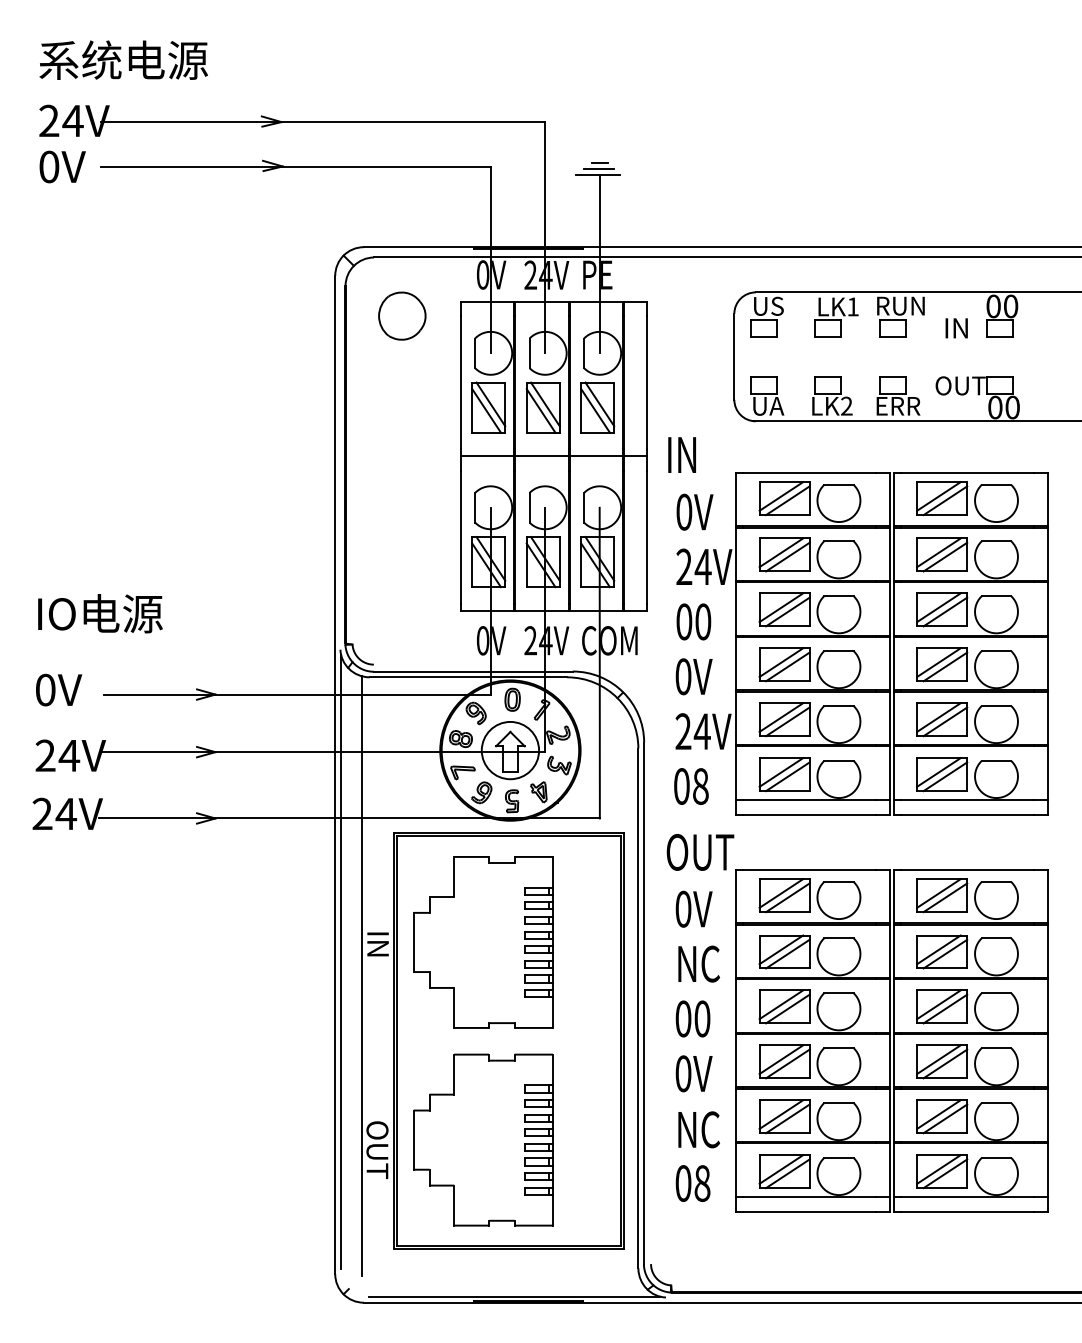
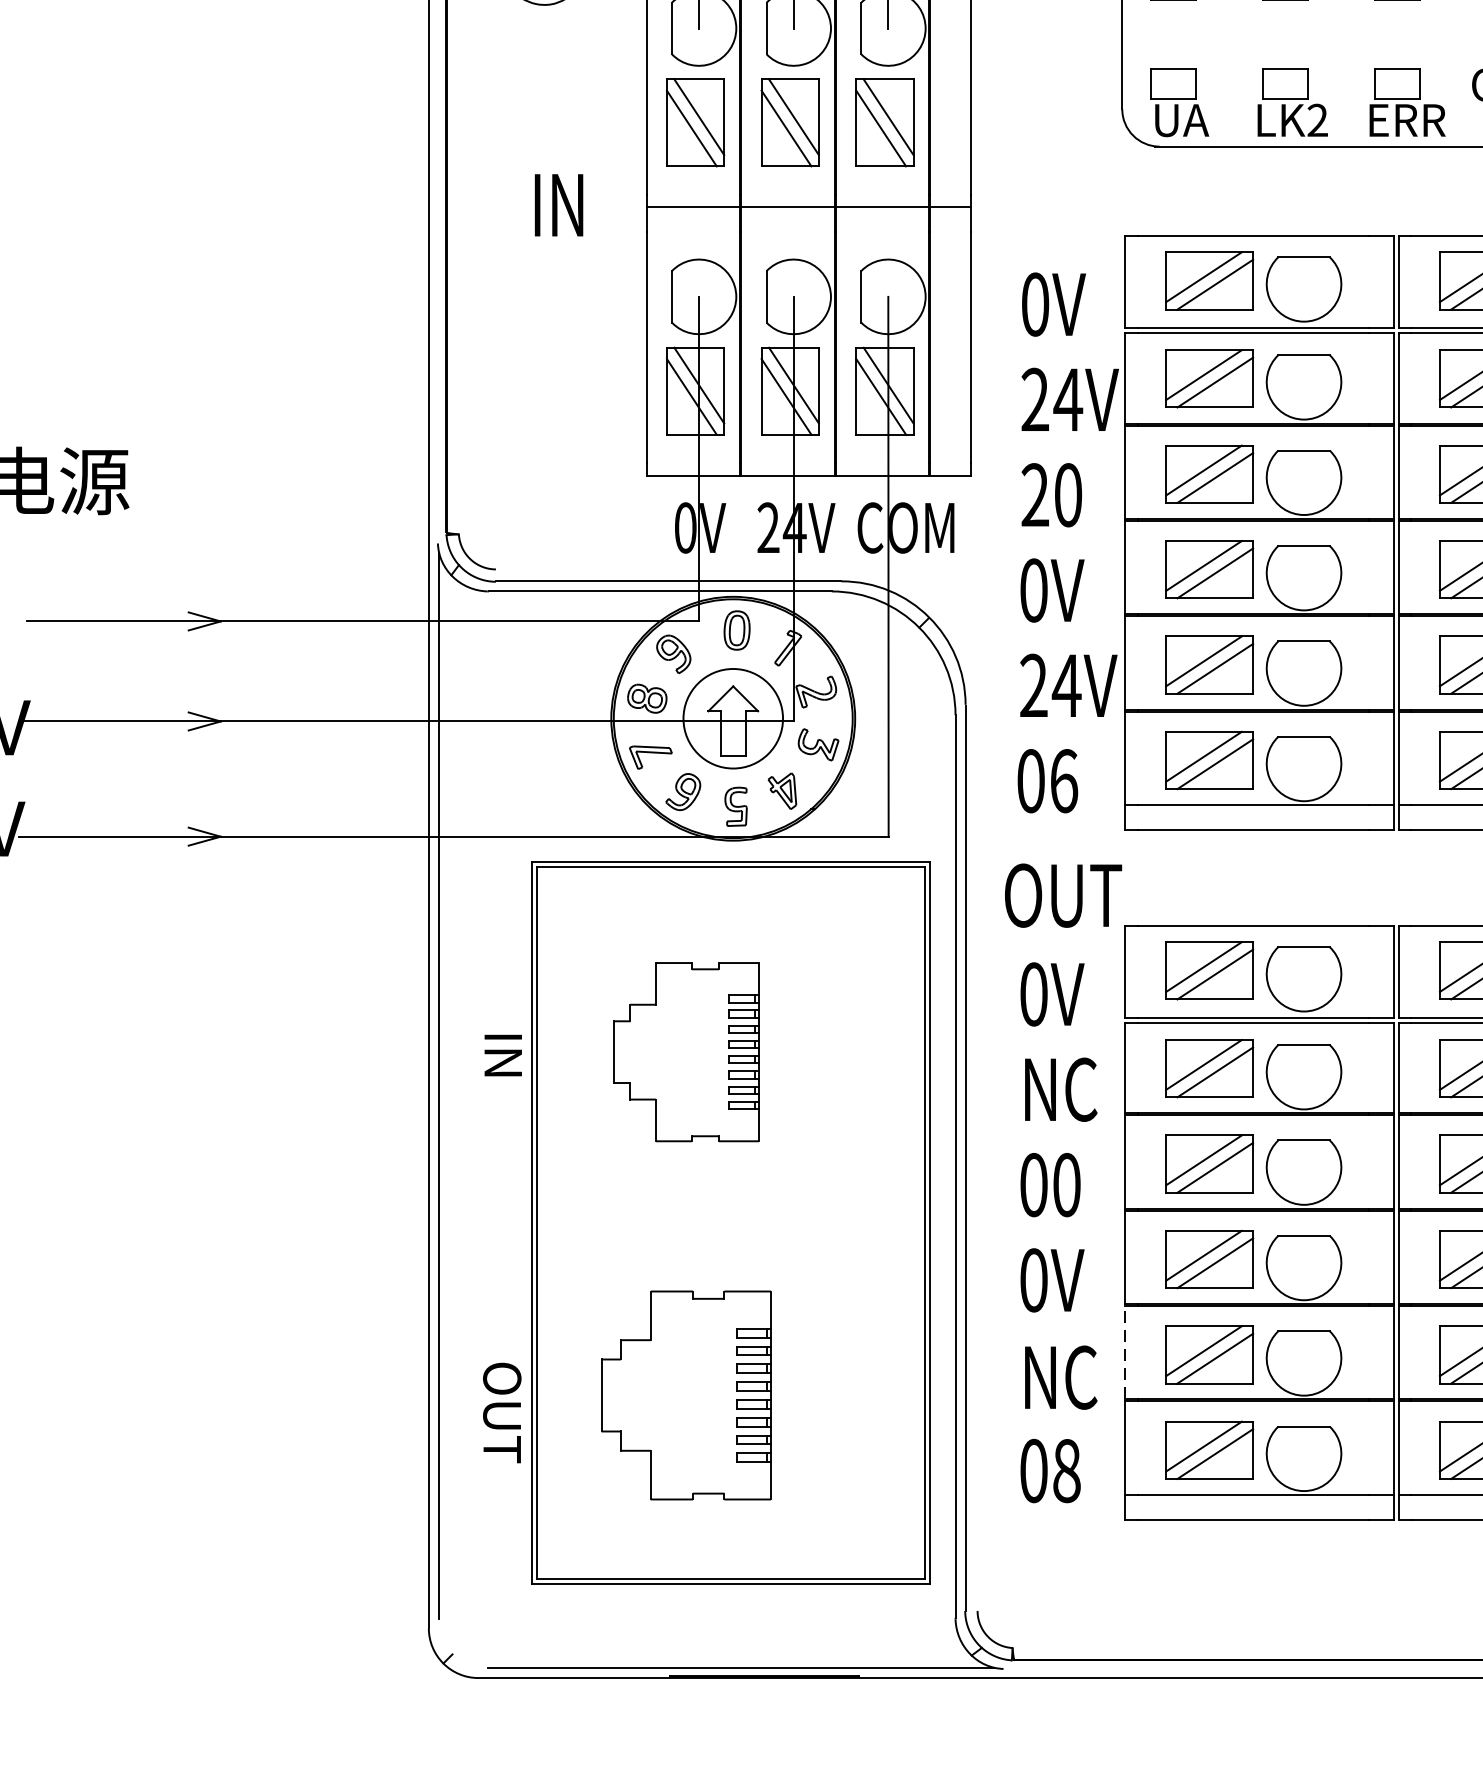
text: (681, 454) -> (557, 204), moved
text: (684, 621) -> (1035, 494), 00 -> 20
text: (700, 786) -> (1063, 781), 08 -> 06
part: (483, 942) -> (686, 1052), size x0.6
line: (361, 976) -> (474, 1111), removed
line: (736, 1115) -> (1126, 1352), solid -> dashed
part: (483, 1139) -> (686, 1394), size x0.7

